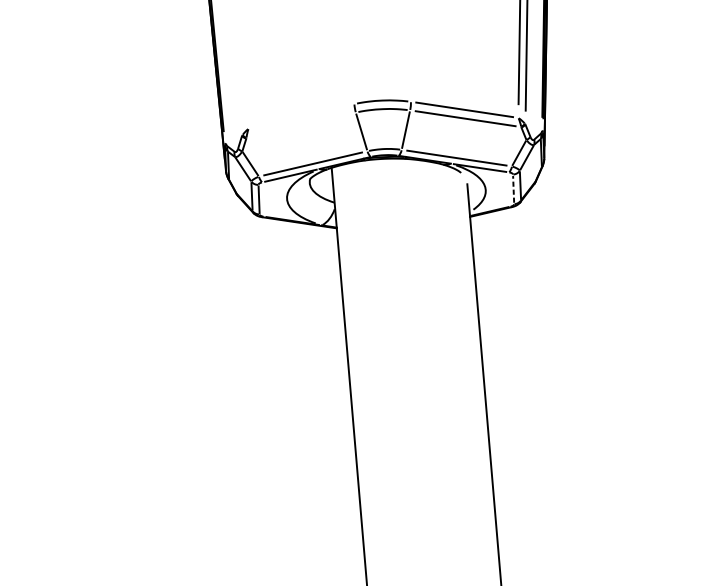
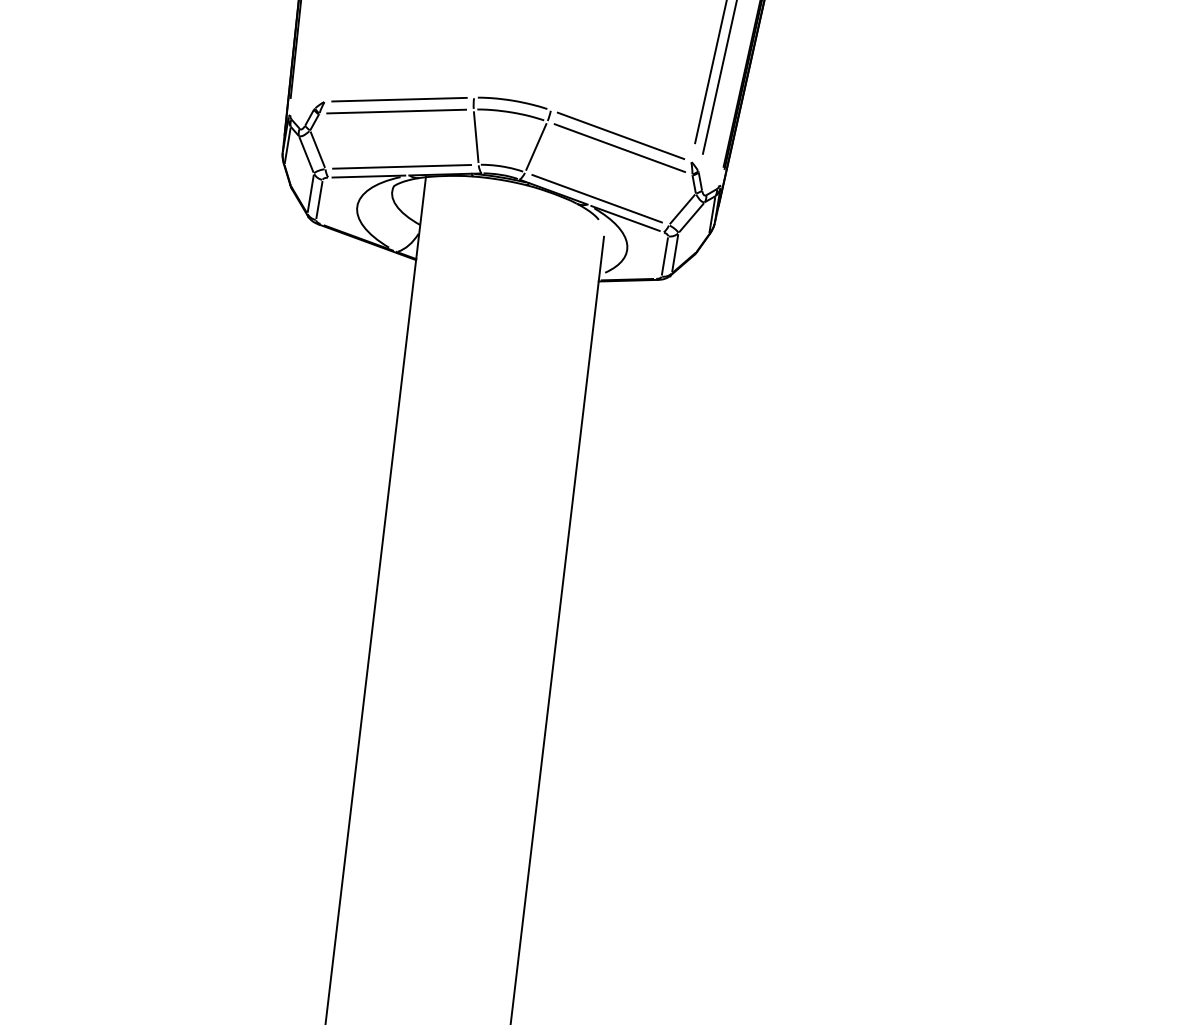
line: (301, 116) -> (399, 99), added
line: (301, 125) -> (396, 111), added
line: (514, 189) -> (665, 256), dashed -> solid

